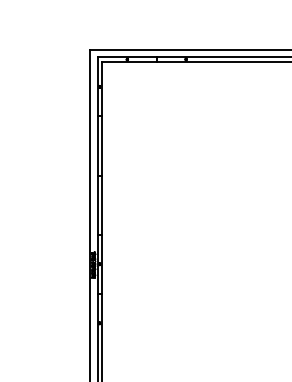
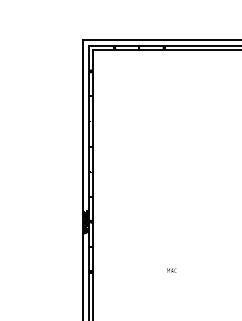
part: (194, 321) -> (171, 270), added

